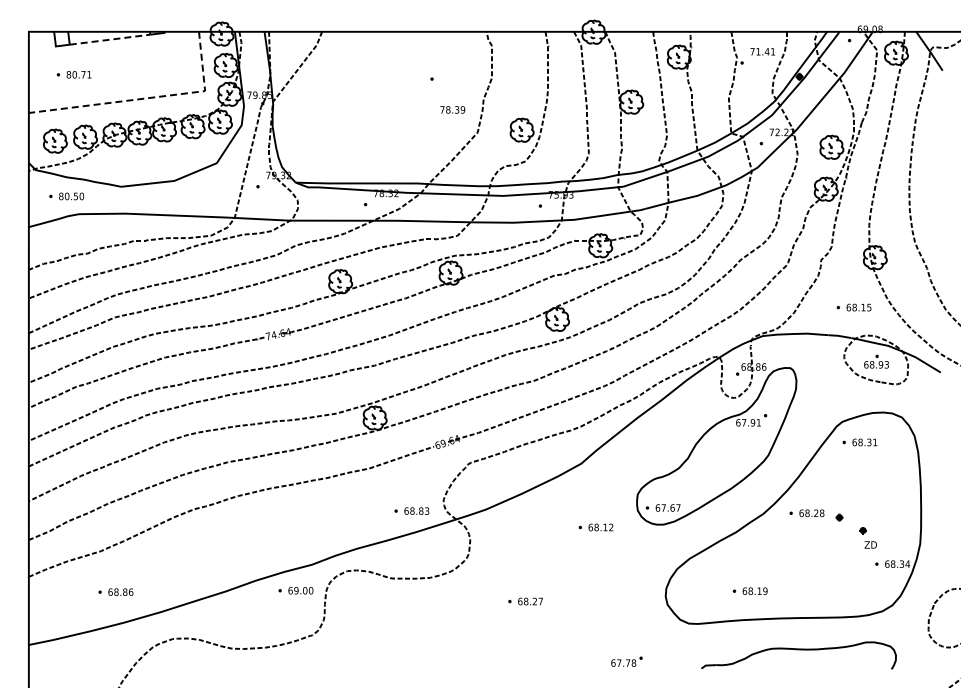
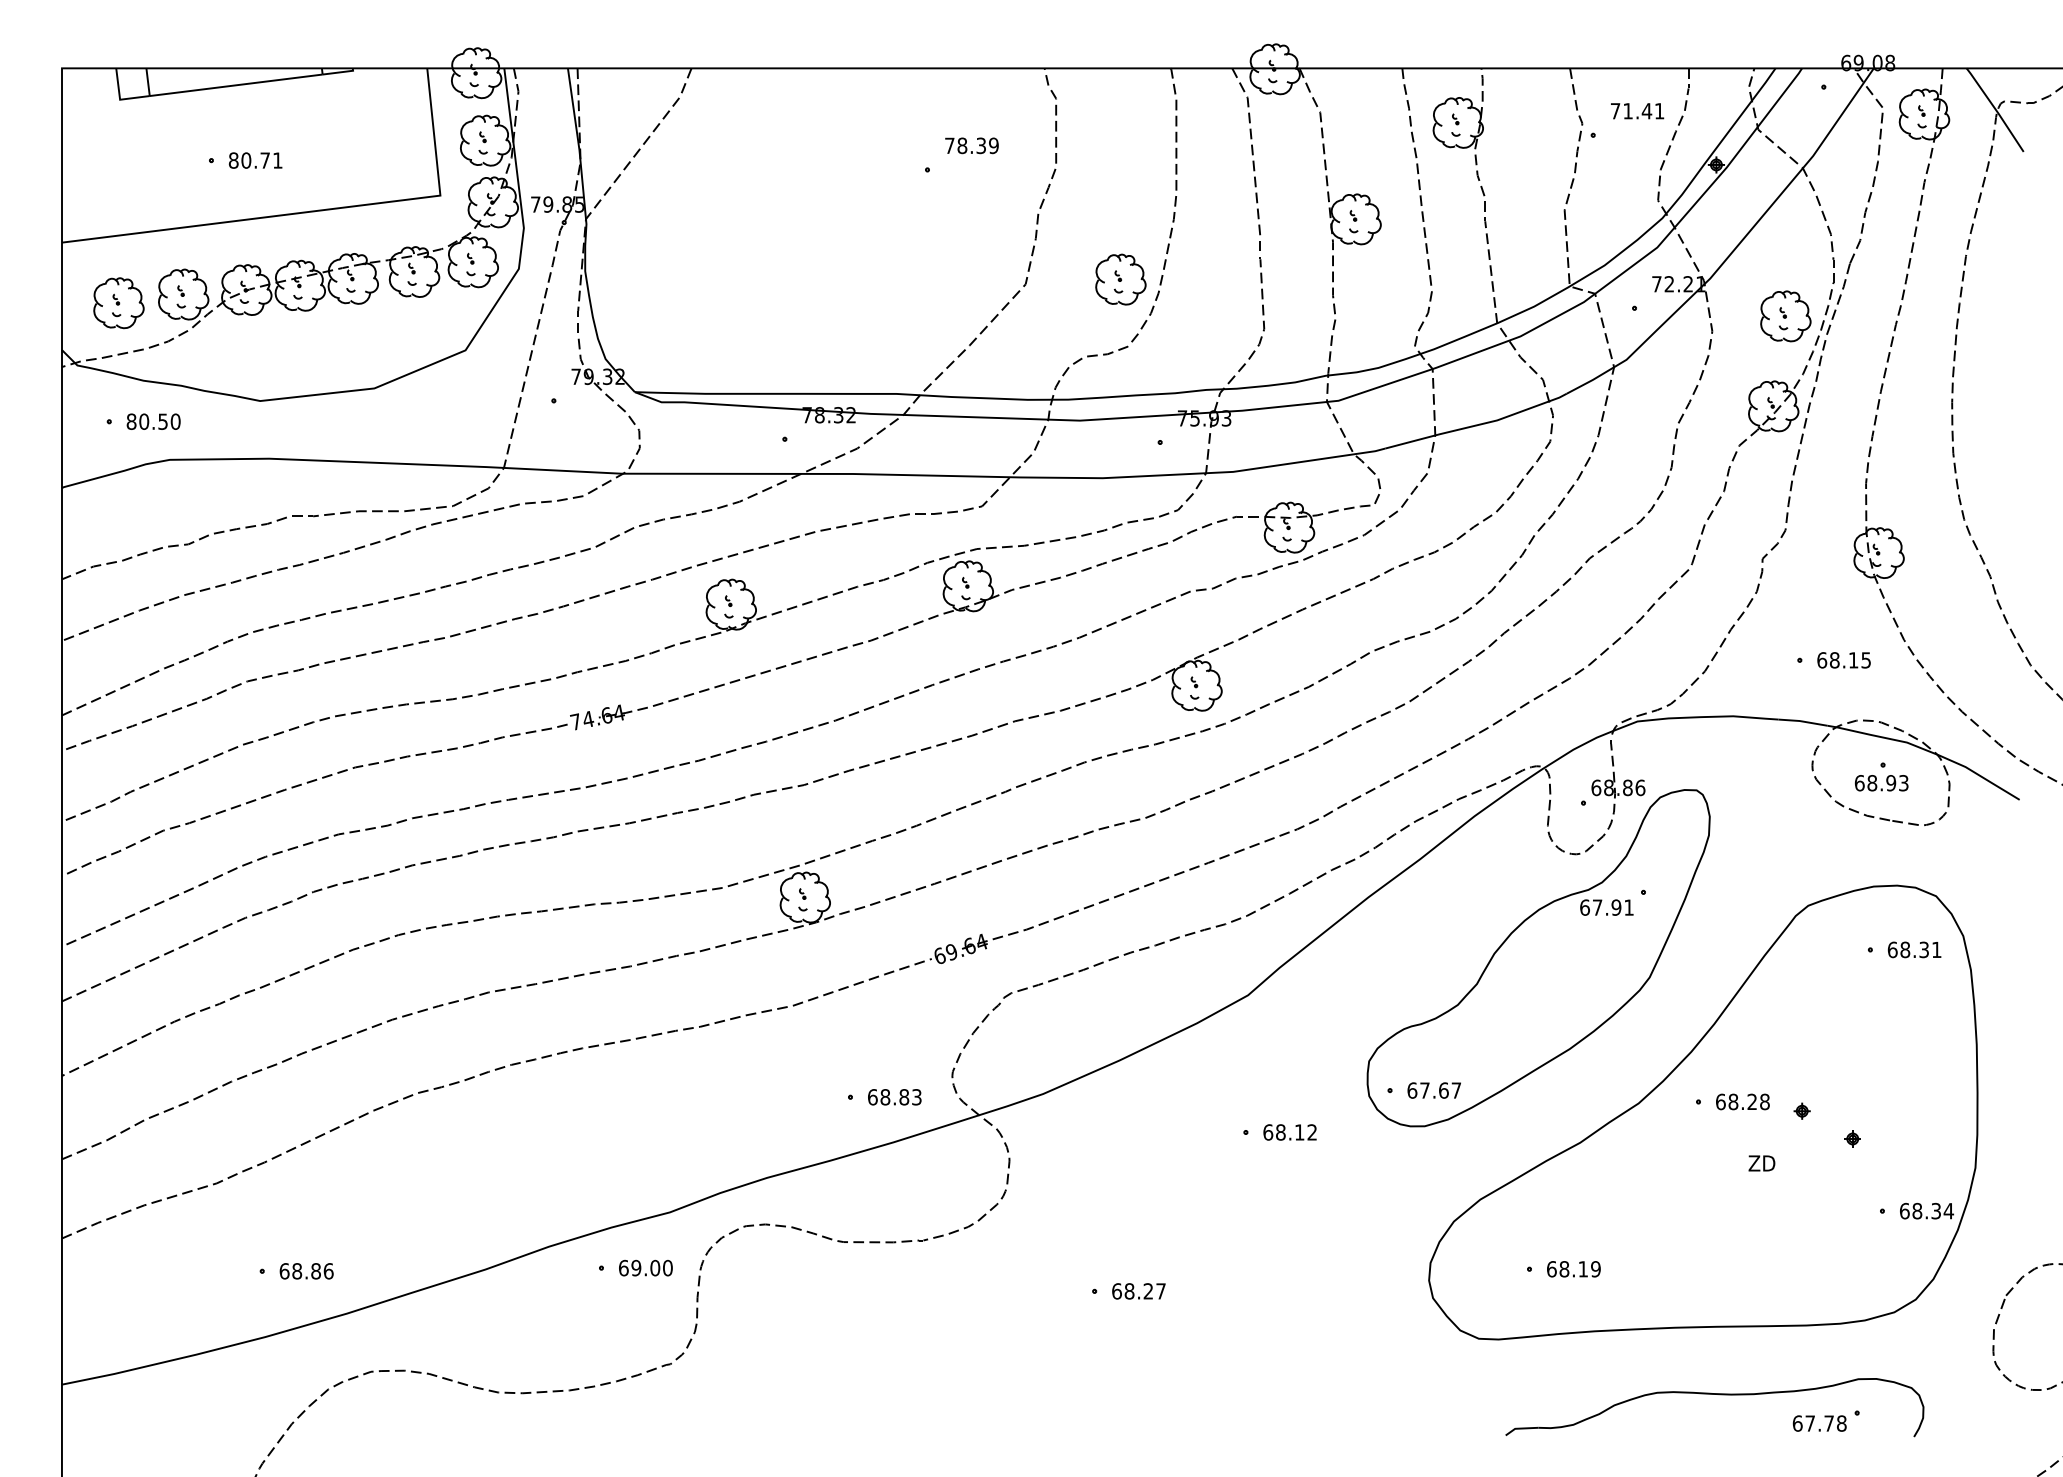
line: (110, 39) -> (237, 84), dashed -> solid
part: (73, 74) -> (243, 159), moved
line: (146, 98) -> (314, 211), dashed -> solid
text: (452, 109) -> (971, 144), moved
part: (859, 442) -> (1903, 949), moved
text: (870, 544) -> (1761, 1162), moved
part: (749, 590) -> (1561, 1267), moved
part: (115, 591) -> (295, 1269), moved
part: (626, 661) -> (1825, 1420), moved

